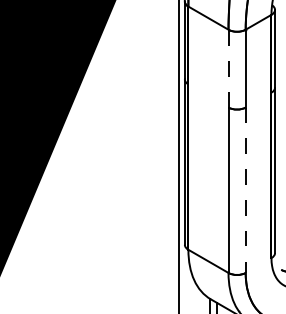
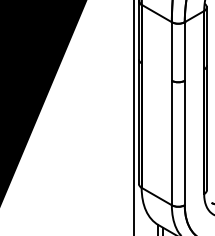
line: (228, 68) -> (171, 51), dashed -> solid
line: (245, 190) -> (184, 143), dashed -> solid

